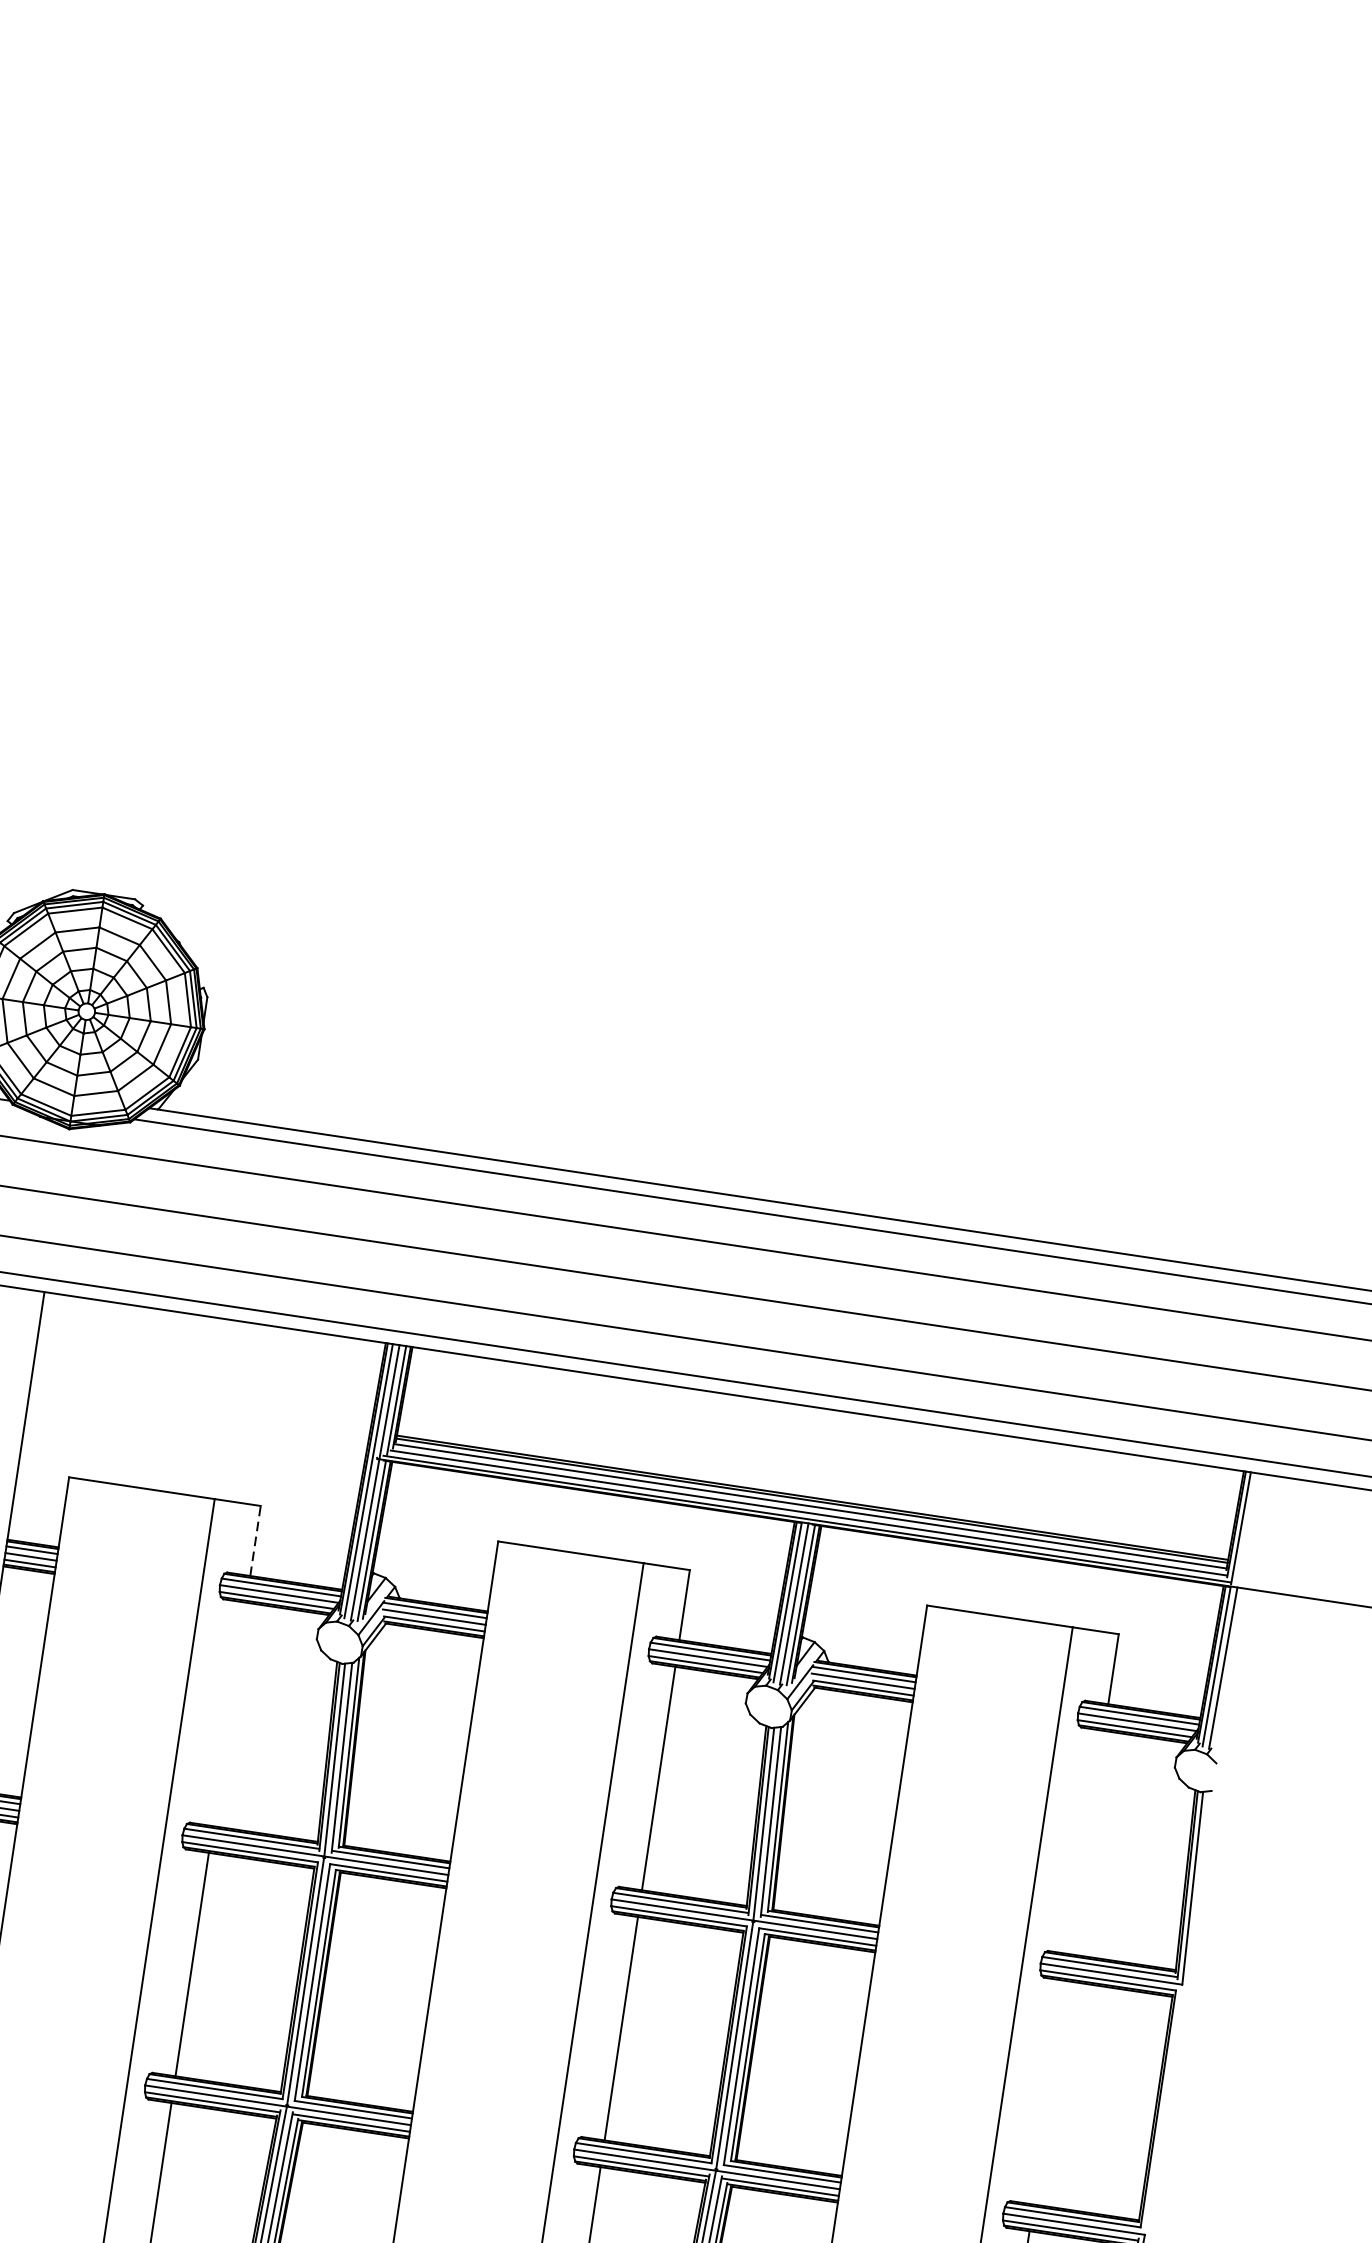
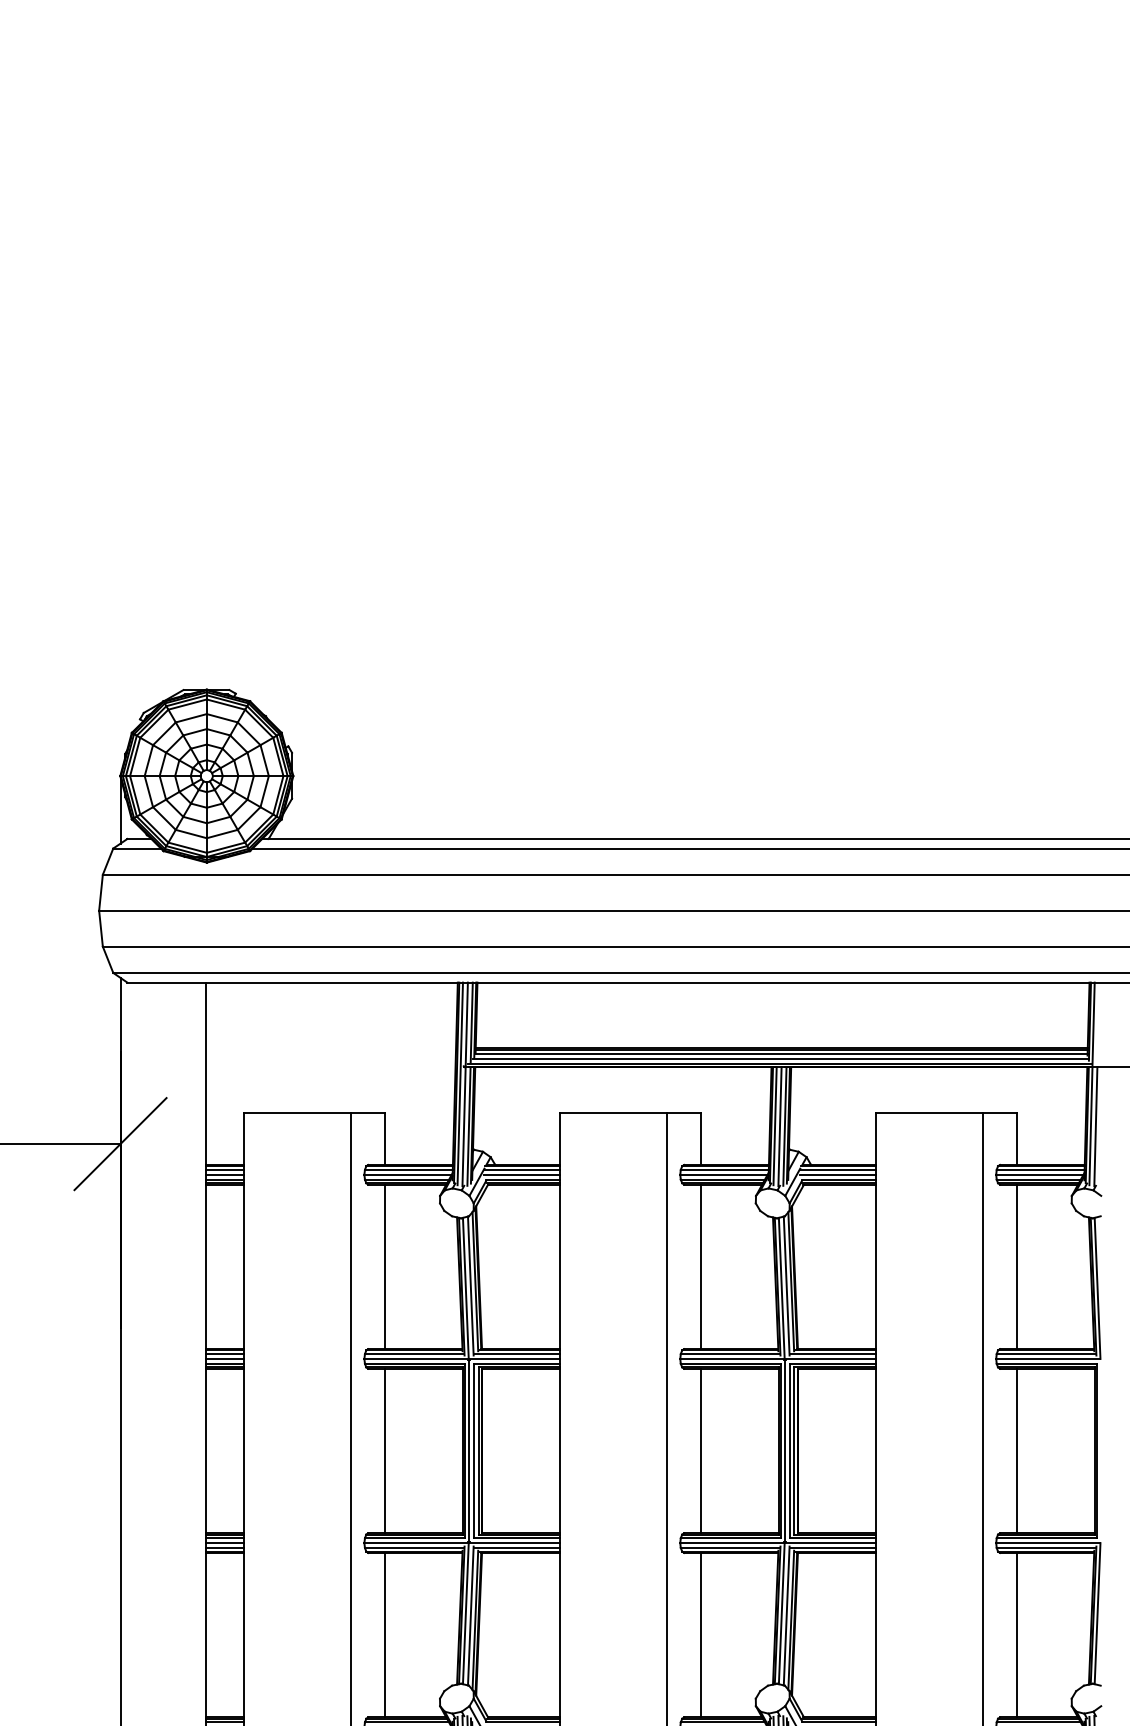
line: (255, 1541) -> (385, 1139), dashed -> solid
line: (230, 1713) -> (385, 1266), added
line: (1087, 1842) -> (1016, 1266), added
line: (1049, 2091) -> (1016, 1450), added

